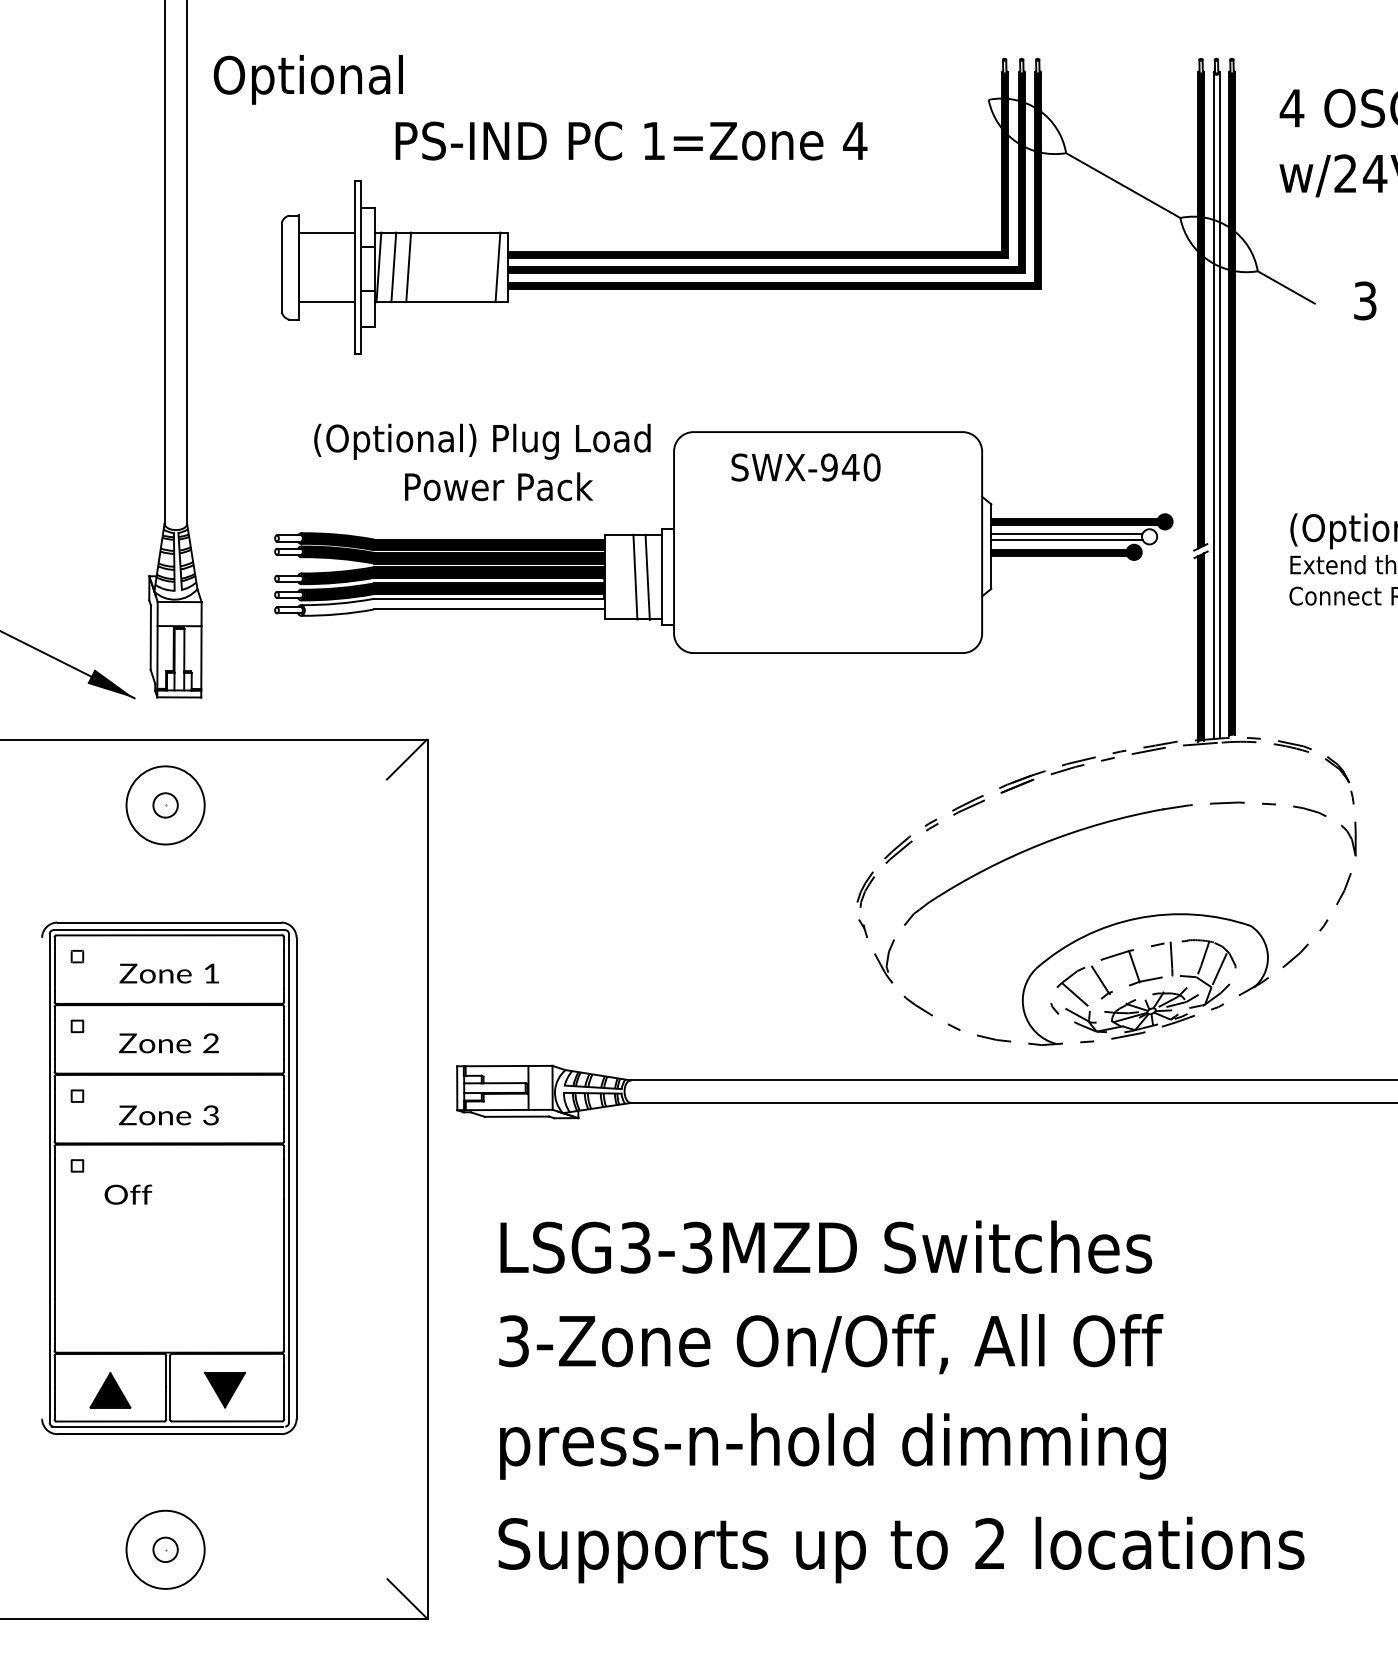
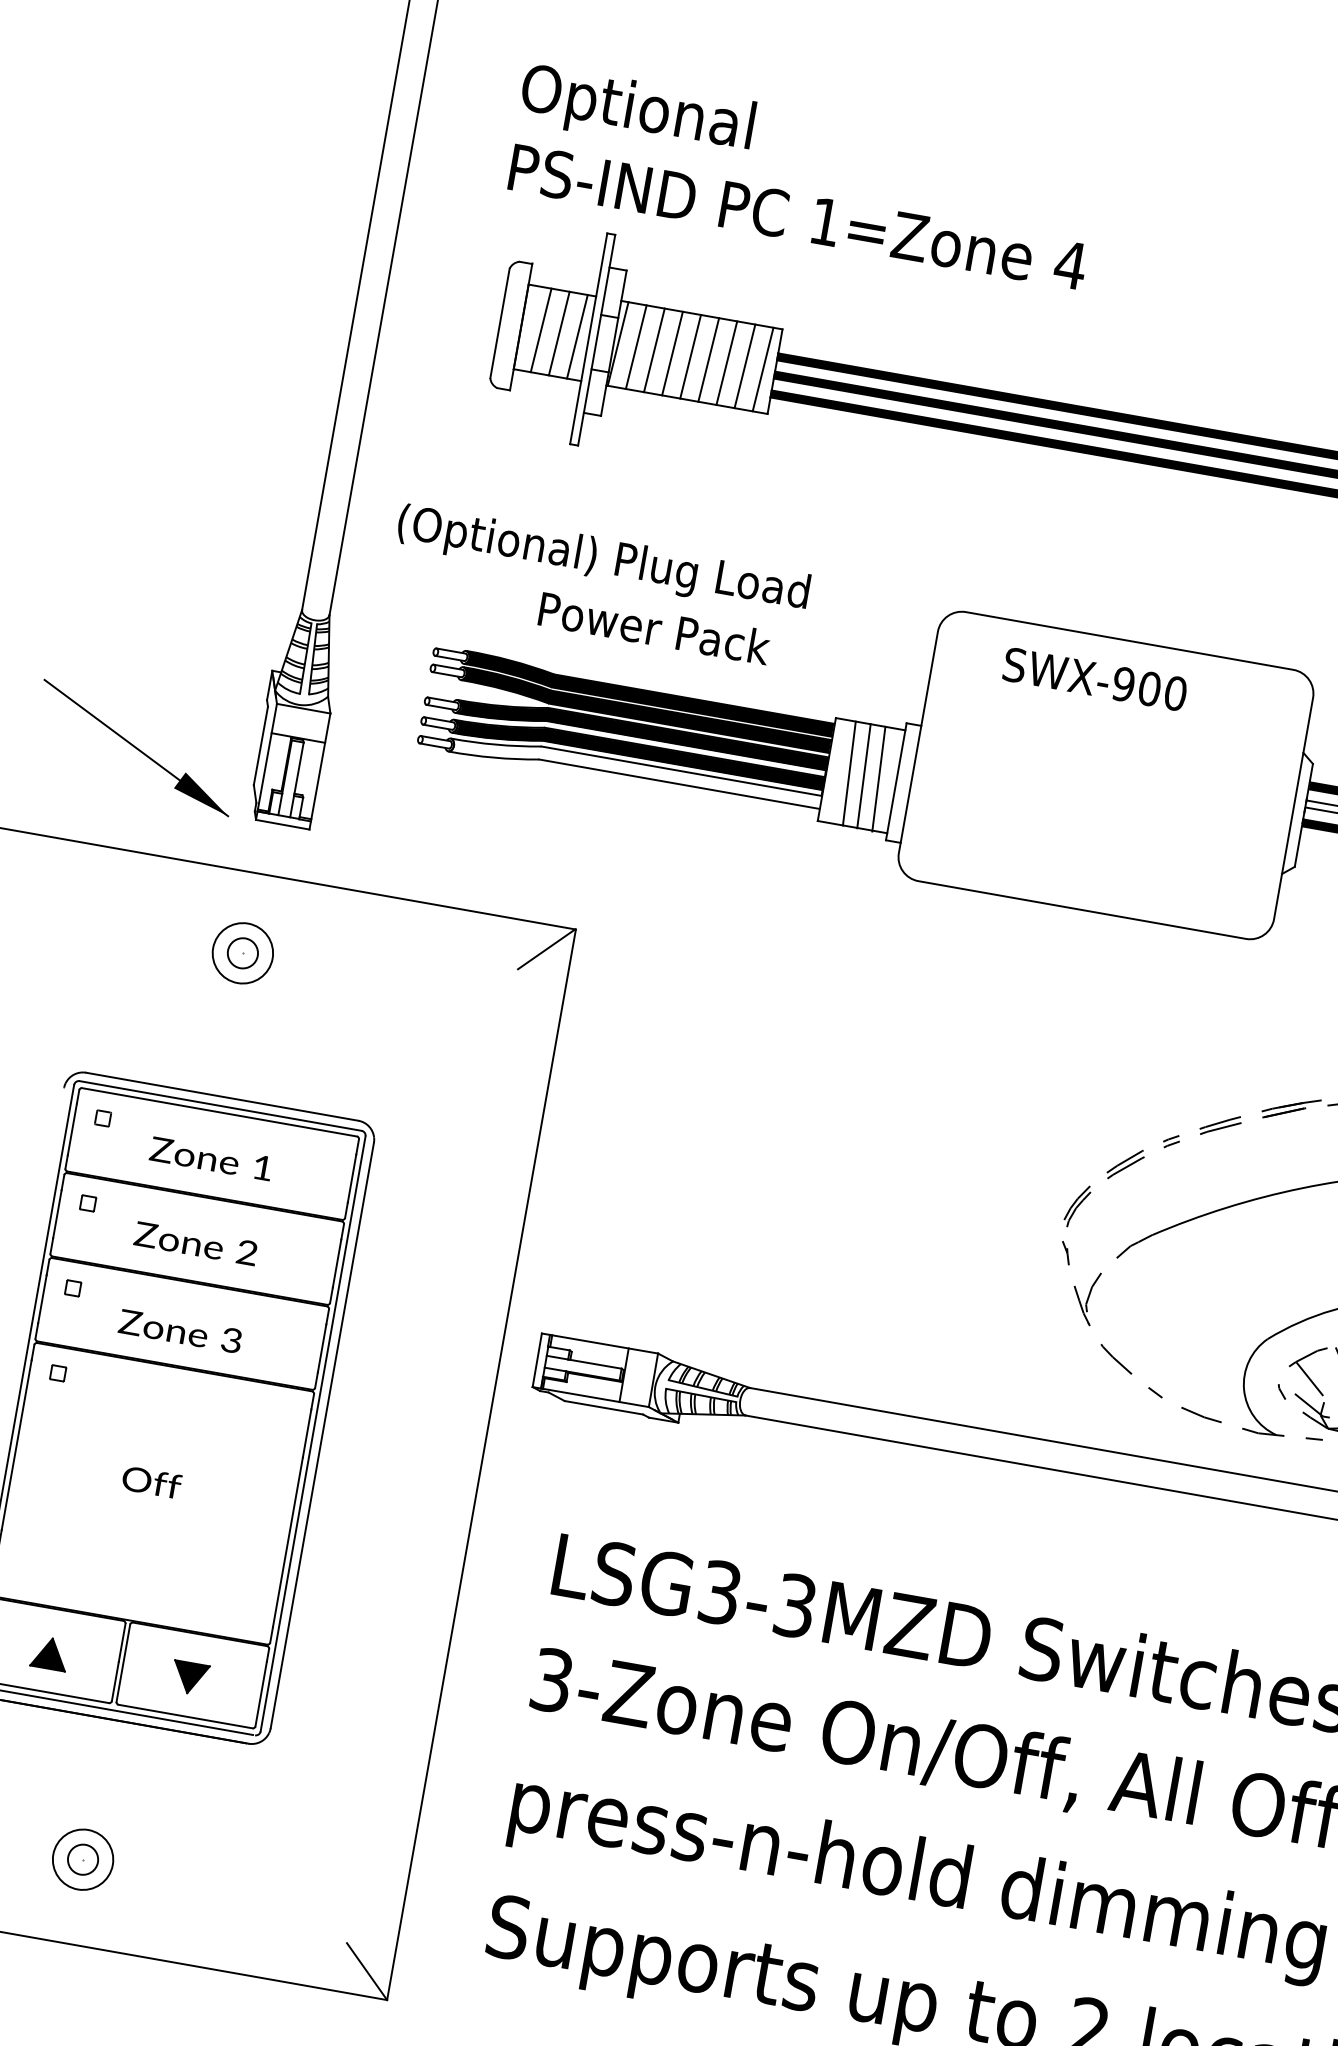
text: (307, 79) -> (636, 111), moved
text: (631, 140) -> (798, 216), moved
line: (315, 267) -> (540, 330), added
line: (330, 267) -> (559, 333), added
line: (345, 267) -> (577, 336), added
line: (423, 267) -> (672, 353), added
line: (438, 267) -> (690, 356), added
line: (452, 267) -> (707, 359), added
line: (467, 267) -> (725, 363), added
line: (482, 267) -> (744, 366), added
text: (482, 441) -> (603, 559), moved
text: (850, 467) -> (1149, 688), SWX-940 -> SWX-900
text: (499, 486) -> (655, 628), moved
line: (623, 576) -> (849, 772), added
circle: (165, 805) -> (242, 953), size x0.62
text: (128, 1194) -> (152, 1482), moved
part: (110, 1389) -> (50, 1652), size x0.71
part: (225, 1390) -> (190, 1678), size x0.71
circle: (165, 1549) -> (83, 1859), size x0.62

